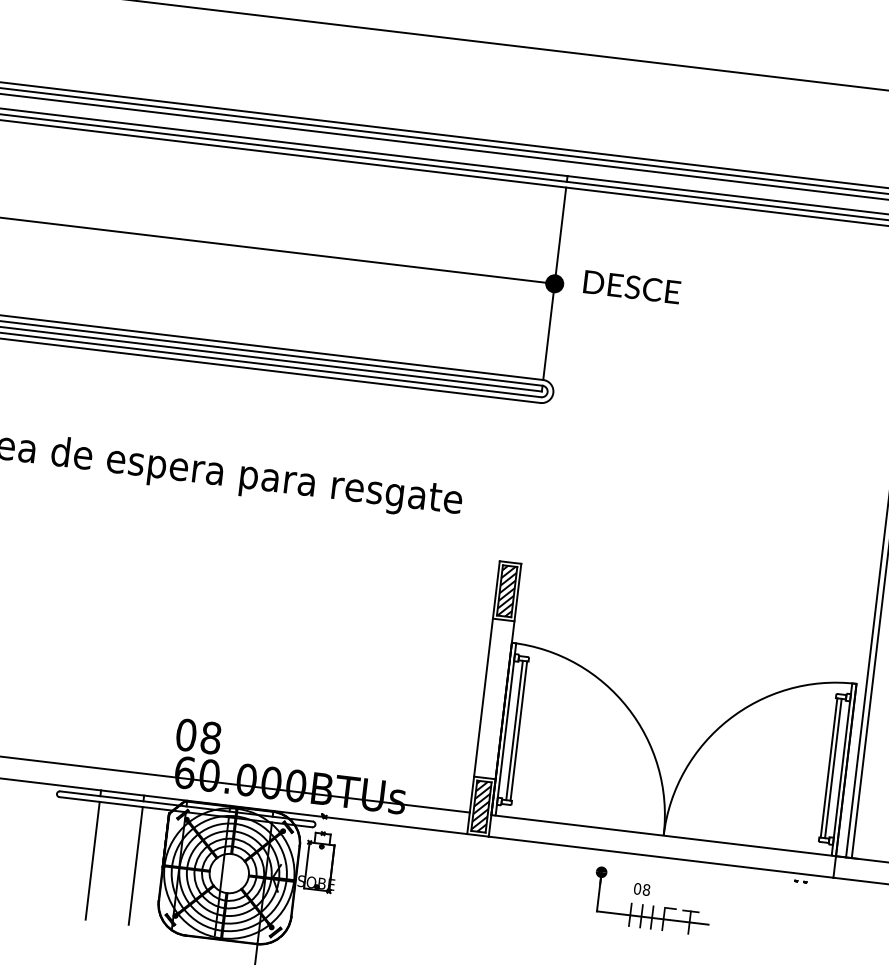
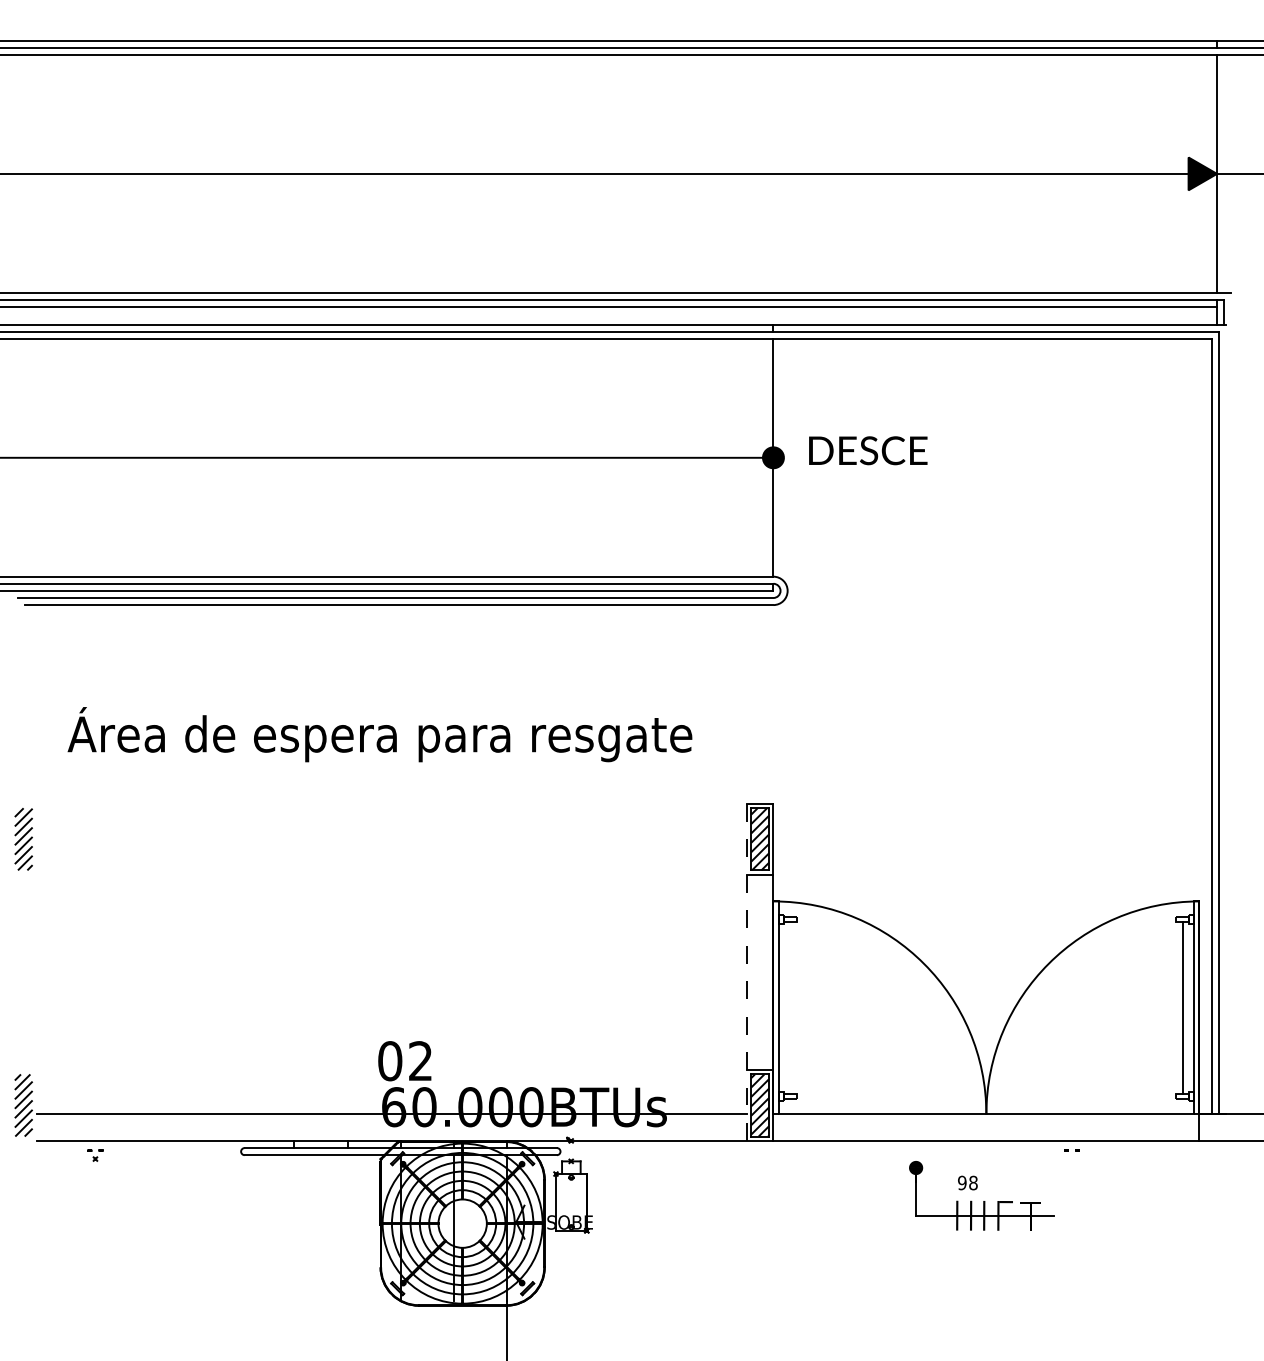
line: (483, 697) -> (746, 972), solid -> dashed
line: (514, 730) -> (789, 1007), removed
line: (518, 730) -> (794, 1007), removed
text: (210, 738) -> (420, 1061), 08 -> 02
line: (829, 767) -> (1178, 1007), removed
line: (92, 860) -> (294, 1227), removed
line: (135, 865) -> (347, 1227), removed
line: (797, 881) -> (1068, 1150), moved
text: (637, 889) -> (962, 1183), 08 -> 98

